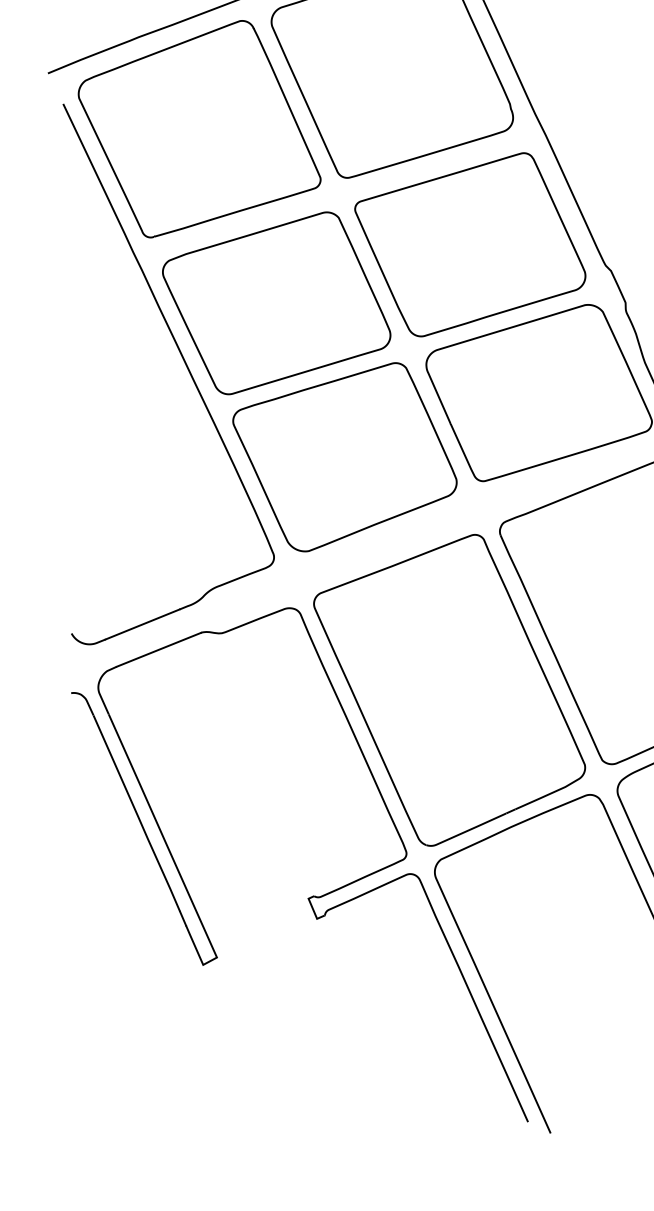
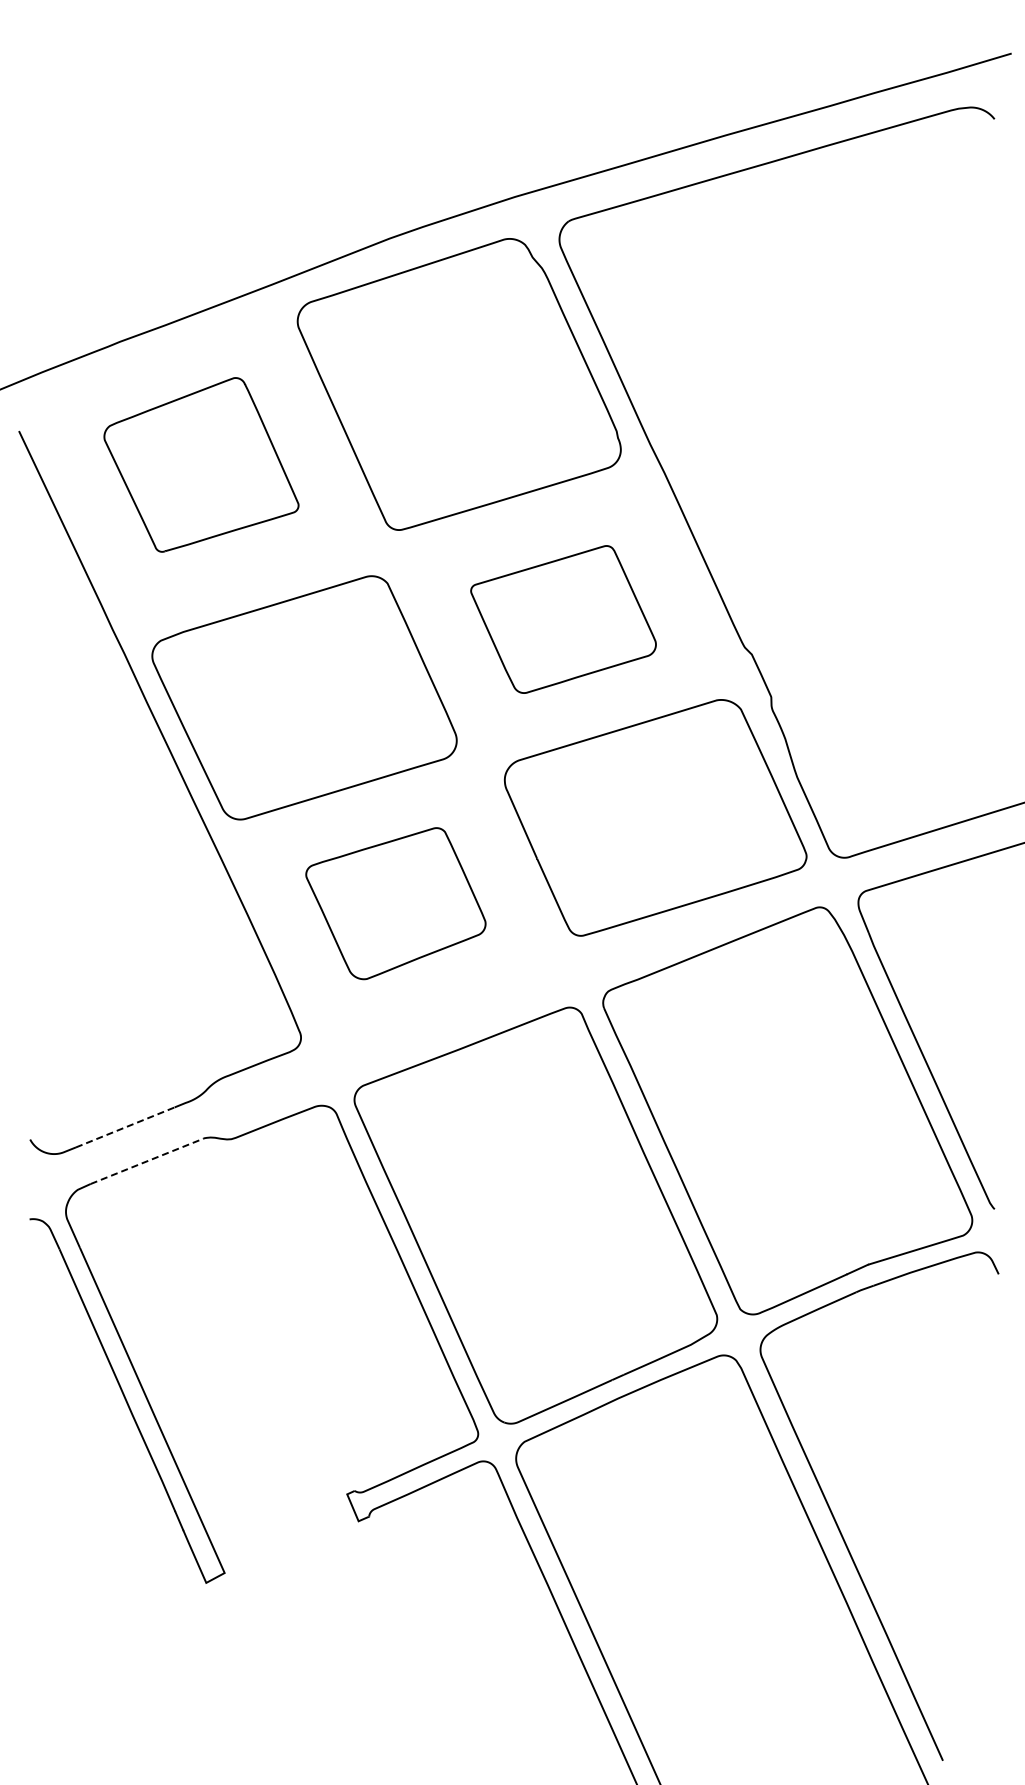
part: (199, 128) -> (201, 464), size x0.6
part: (470, 244) -> (563, 619), size x0.6
part: (344, 457) -> (395, 903), size x0.6
line: (142, 624) -> (125, 1127), solid -> dashed
line: (158, 649) -> (146, 1161), solid -> dashed

